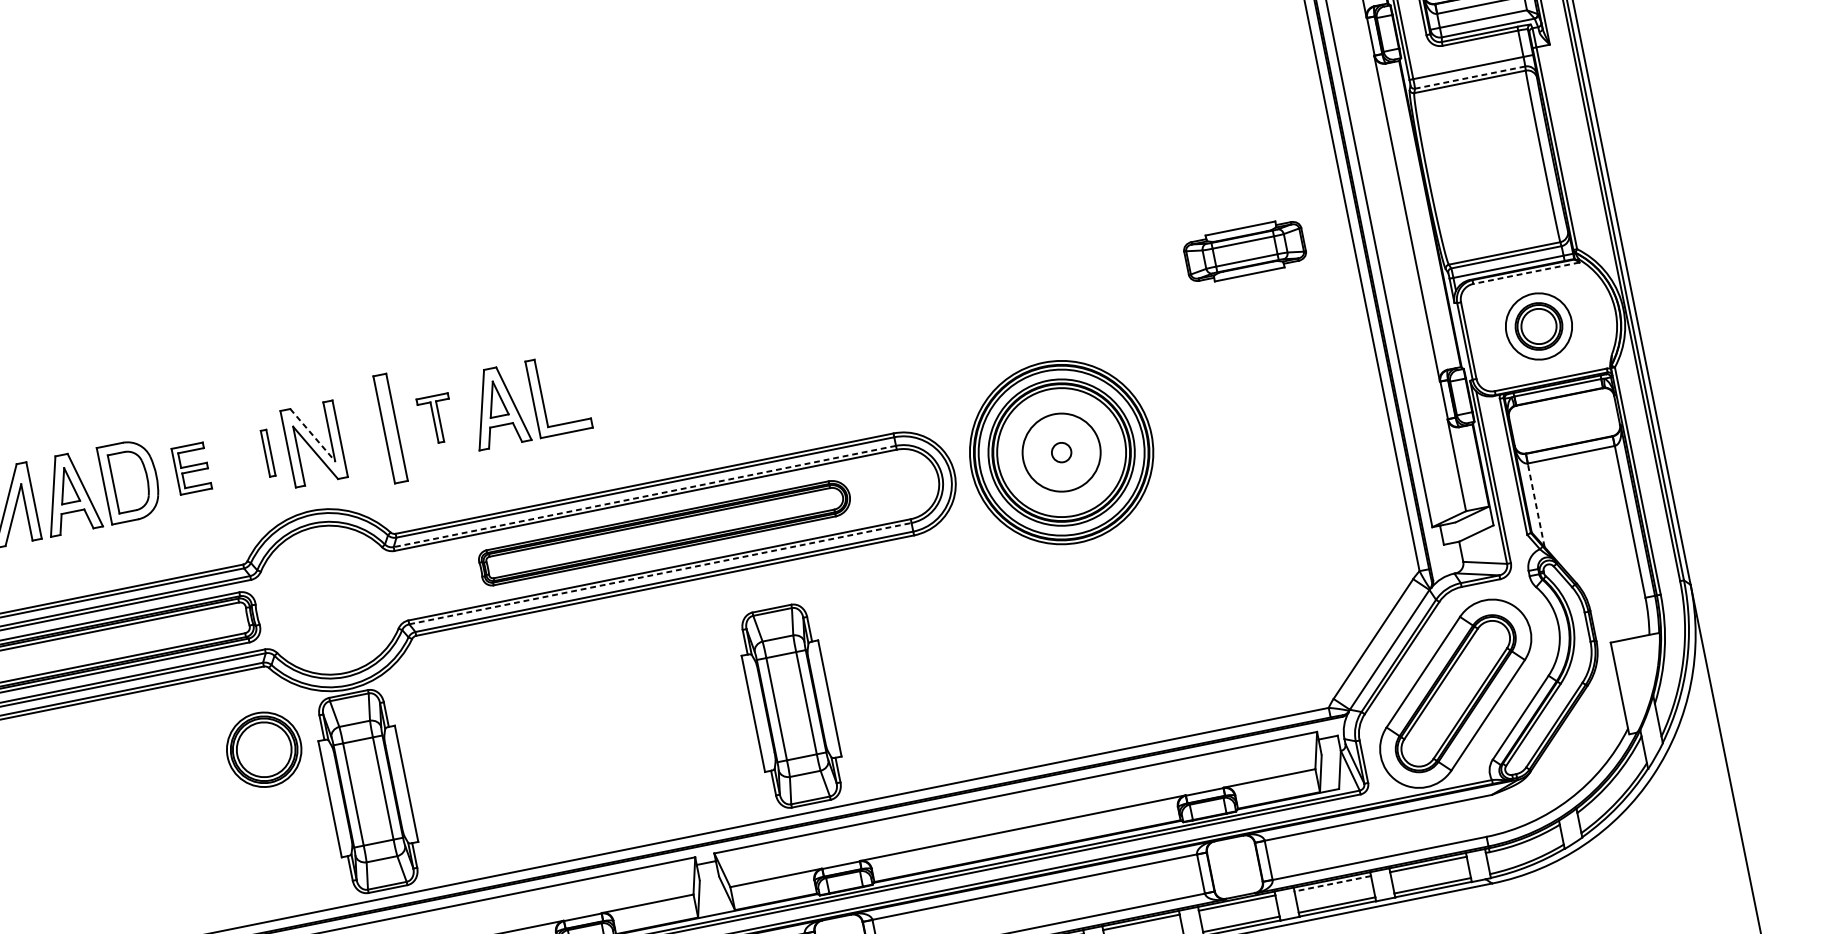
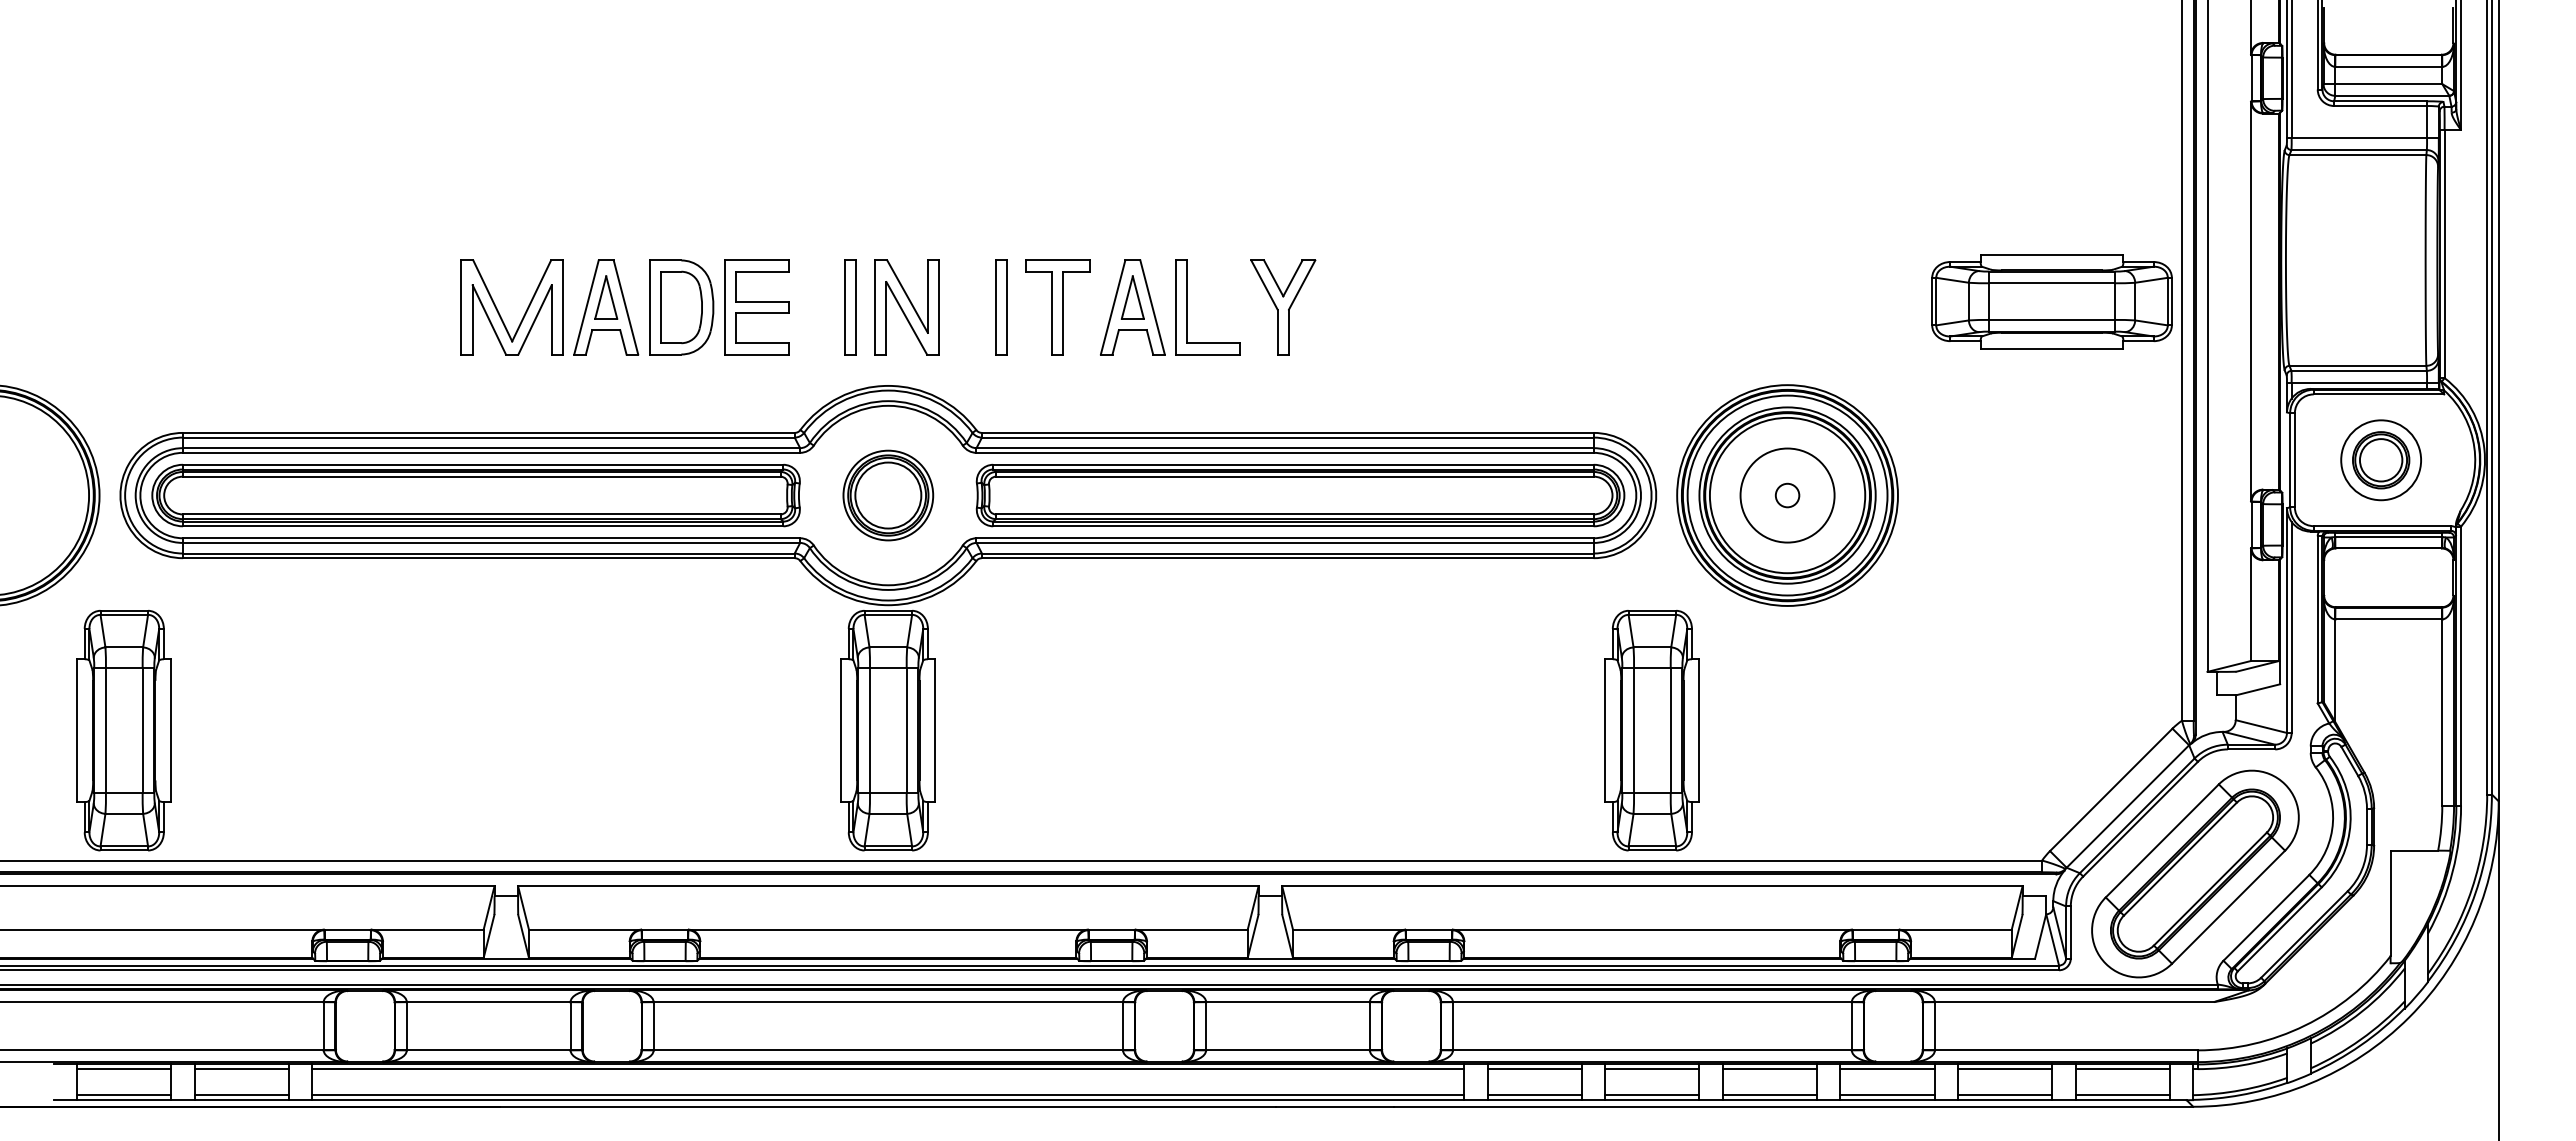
line: (1470, 77) -> (2359, 150), dashed -> solid
part: (1244, 251) -> (2051, 301), size x1.67
line: (1526, 273) -> (2378, 394), dashed -> solid
part: (620, 382) -> (1283, 307), added
part: (436, 419) -> (1057, 307), size x1.67
part: (390, 428) -> (1001, 307), size x0.71
line: (312, 435) -> (907, 297), dashed -> solid
part: (268, 453) -> (850, 307), size x1.67
part: (191, 468) -> (756, 307), size x1.67
line: (645, 496) -> (1285, 448), dashed -> solid
line: (1536, 505) -> (2335, 670), dashed -> solid
part: (665, 532) -> (1300, 495), size x1.43
line: (660, 573) -> (1285, 542), dashed -> solid
part: (790, 706) -> (1651, 730), moved
part: (264, 749) -> (888, 495), moved
line: (1332, 884) -> (2004, 1069), dashed -> solid

